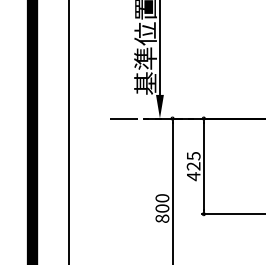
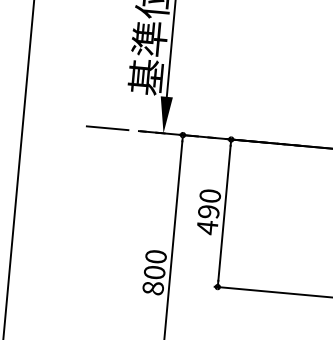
text: (193, 161) -> (209, 204), 425 -> 490

